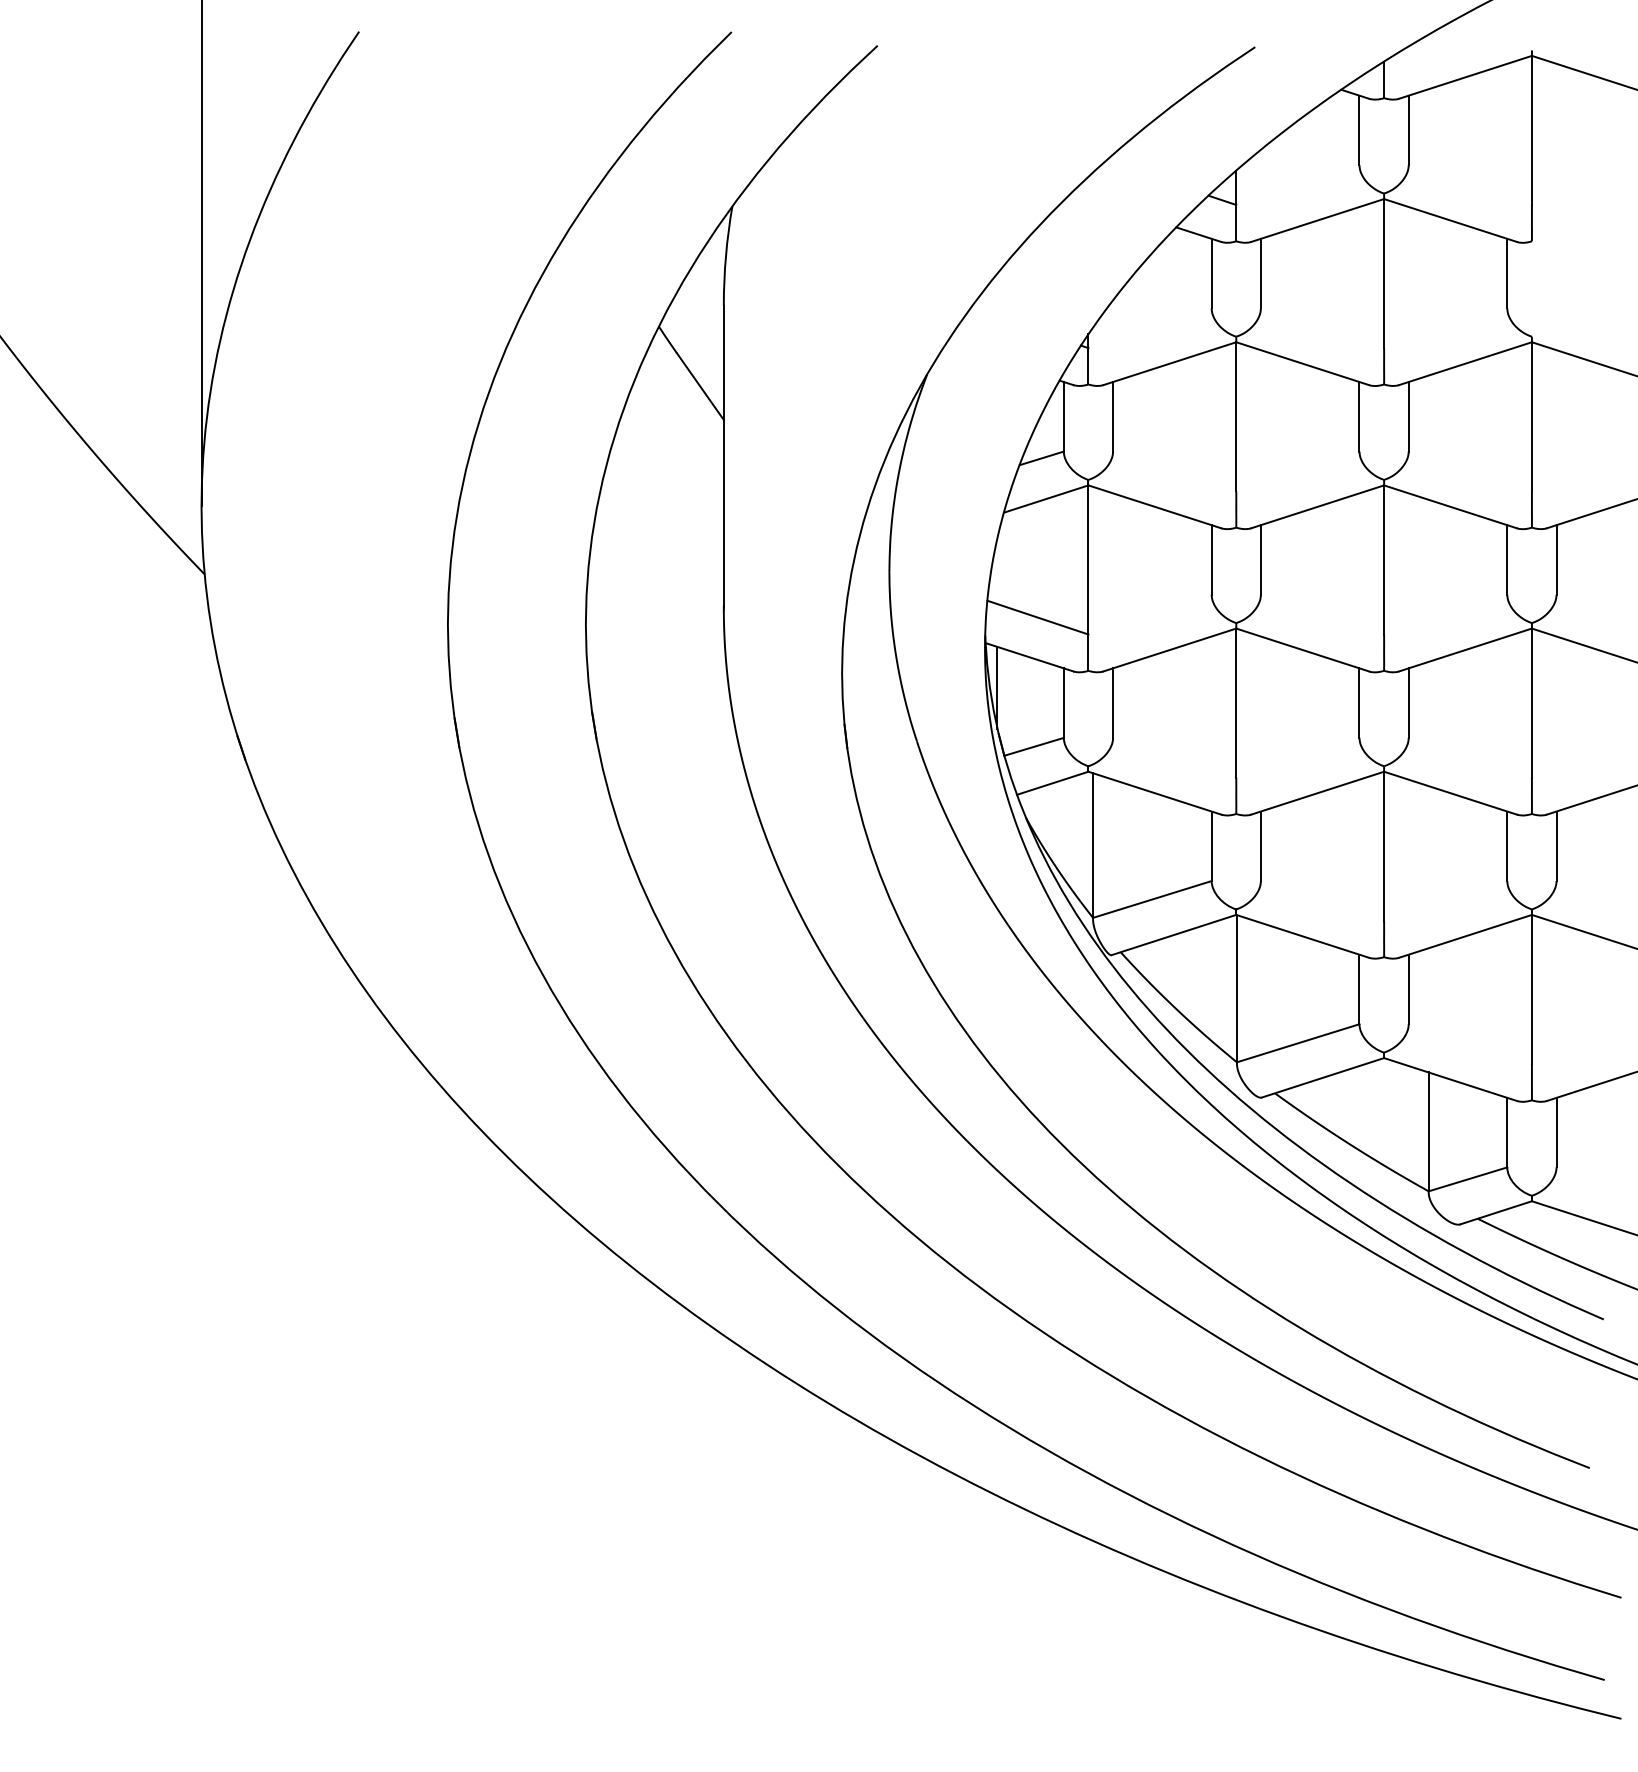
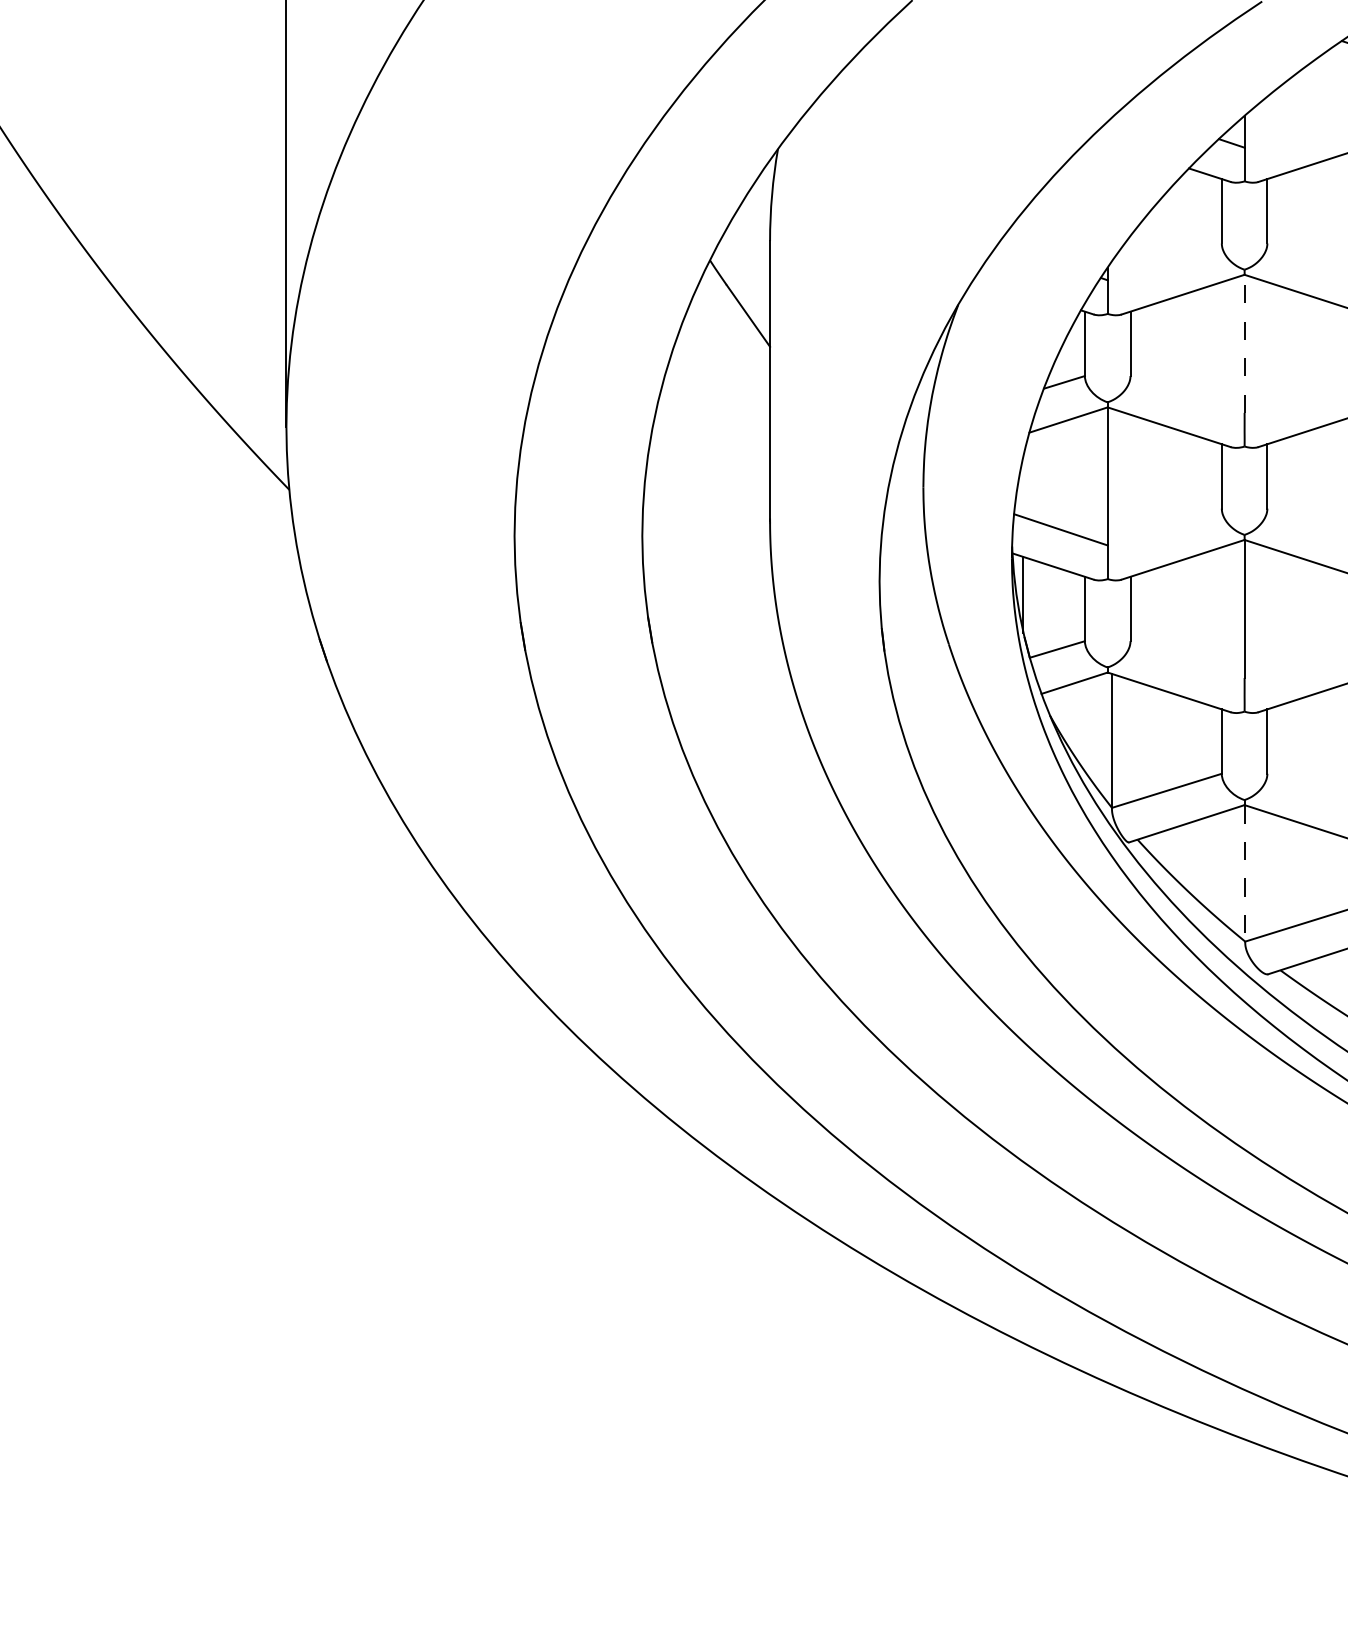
line: (1236, 416) -> (1244, 343), solid -> dashed
line: (1236, 988) -> (1244, 873), solid -> dashed

